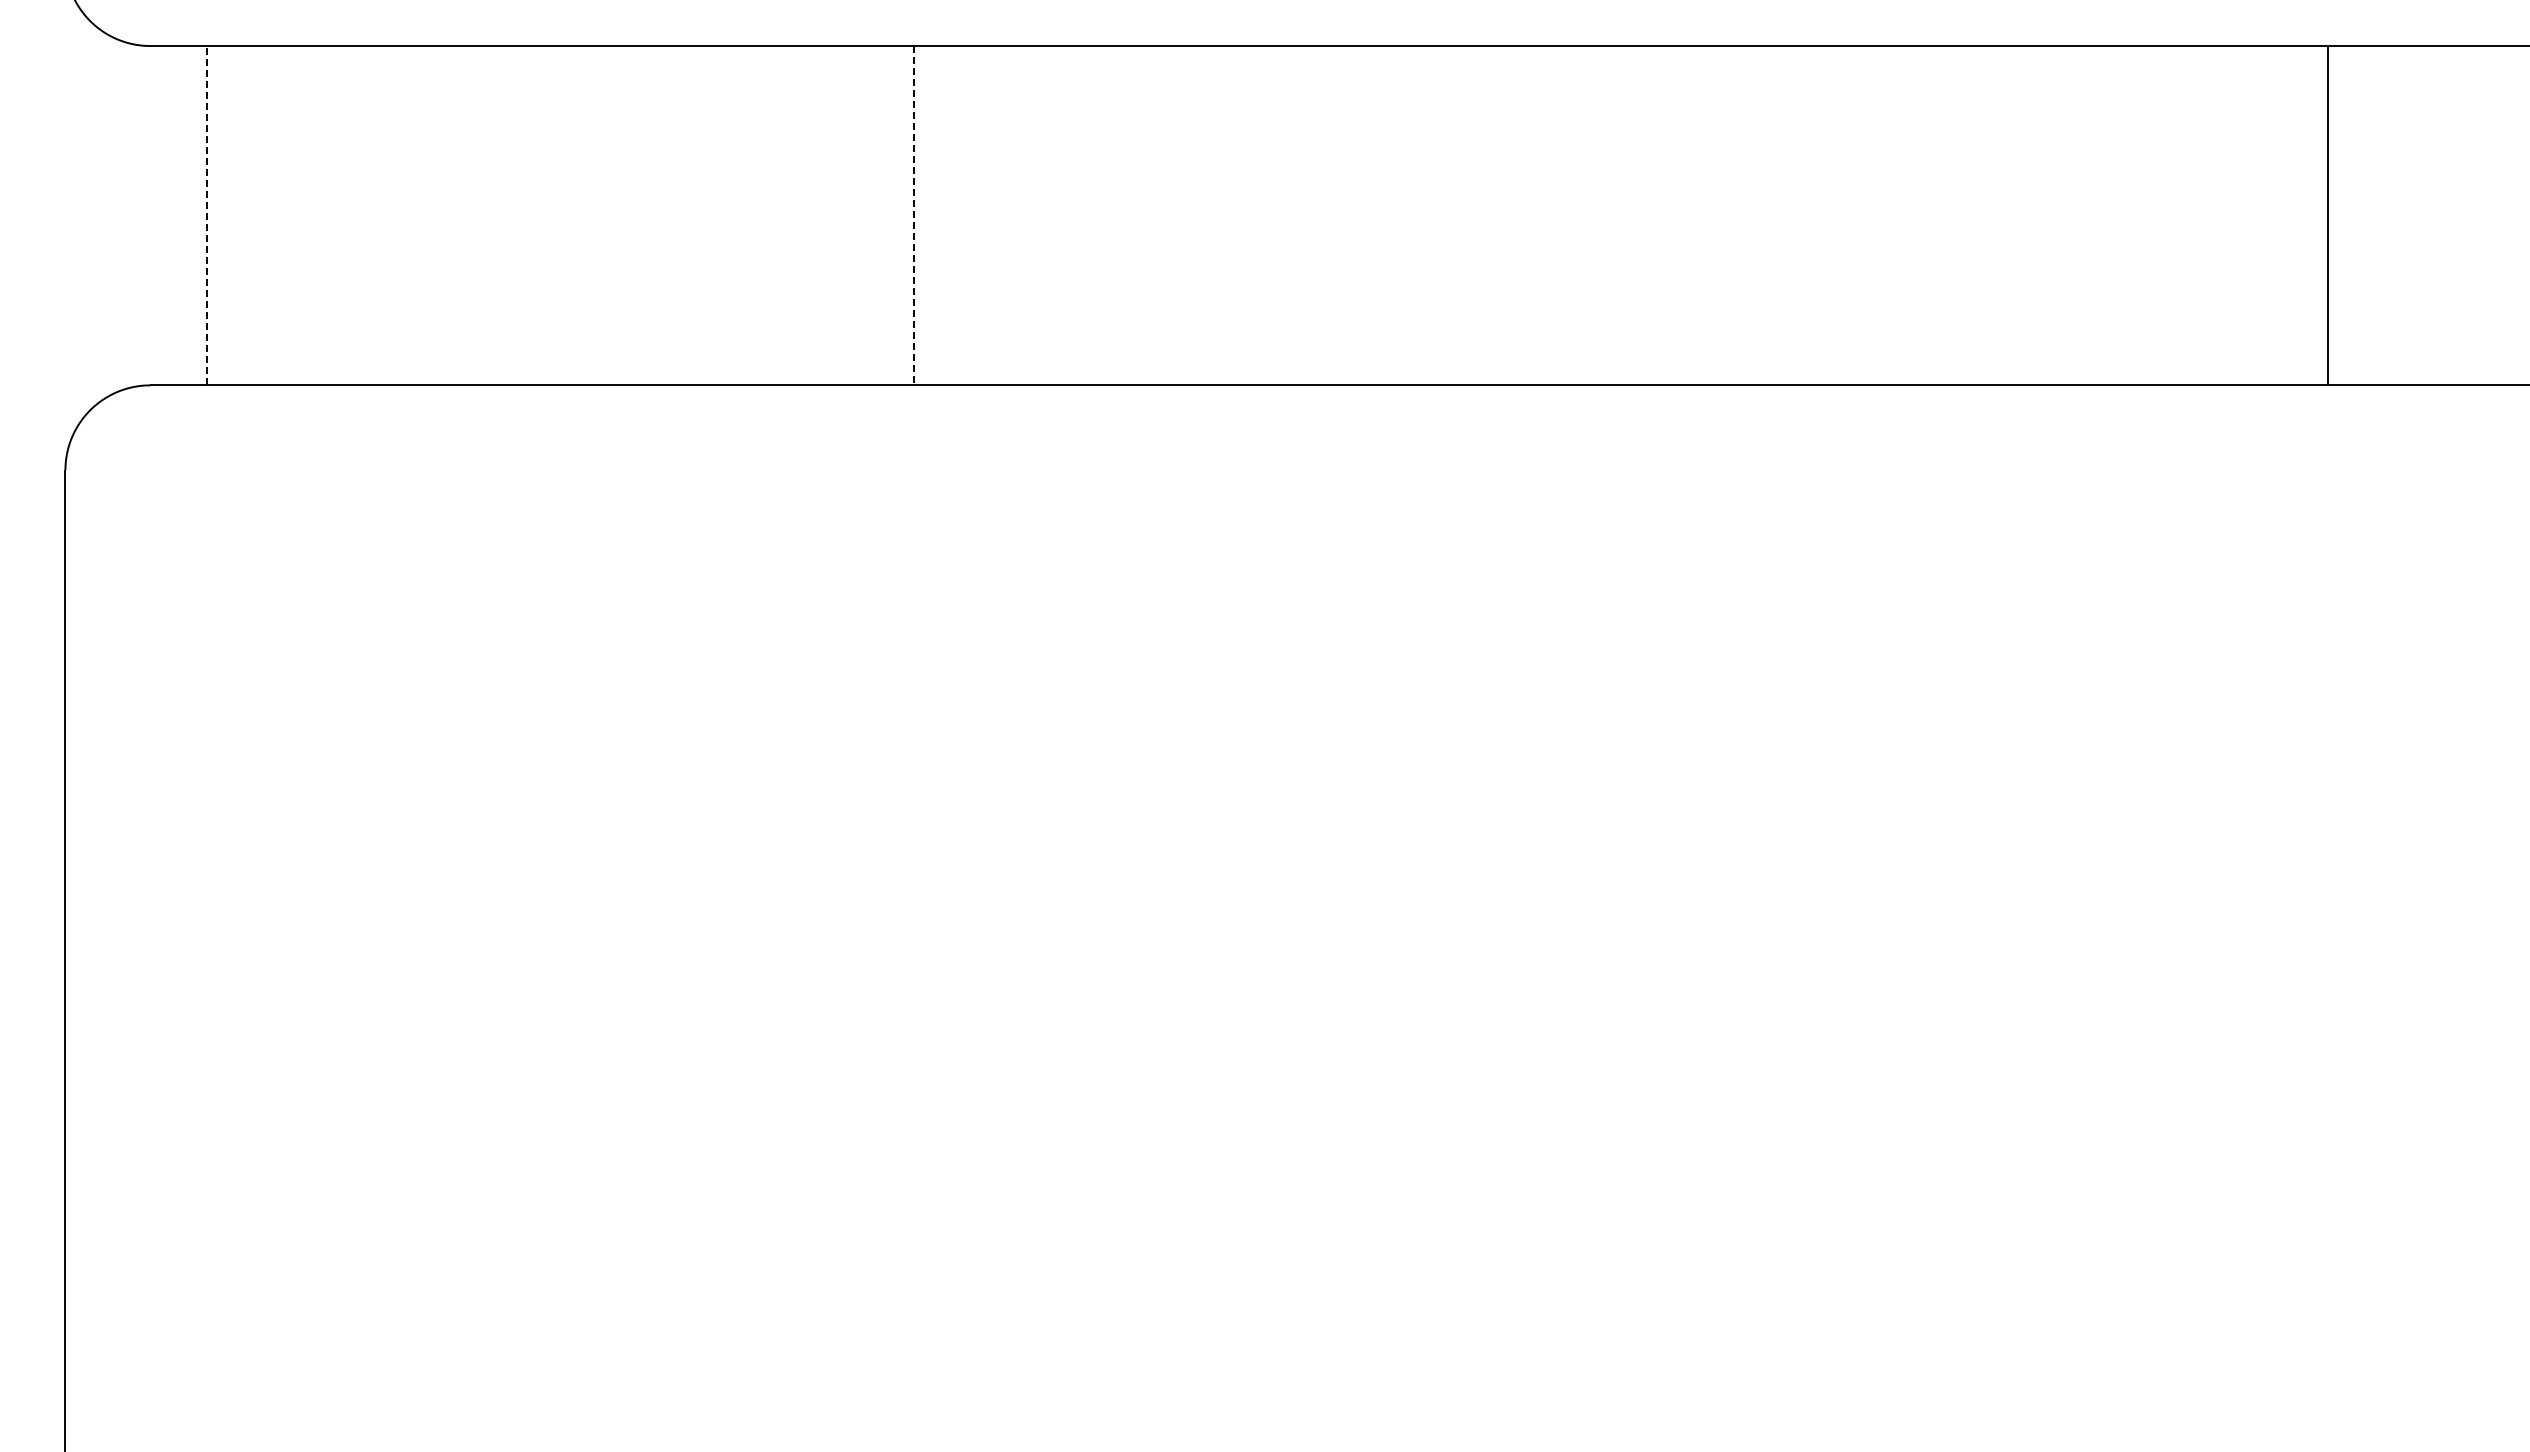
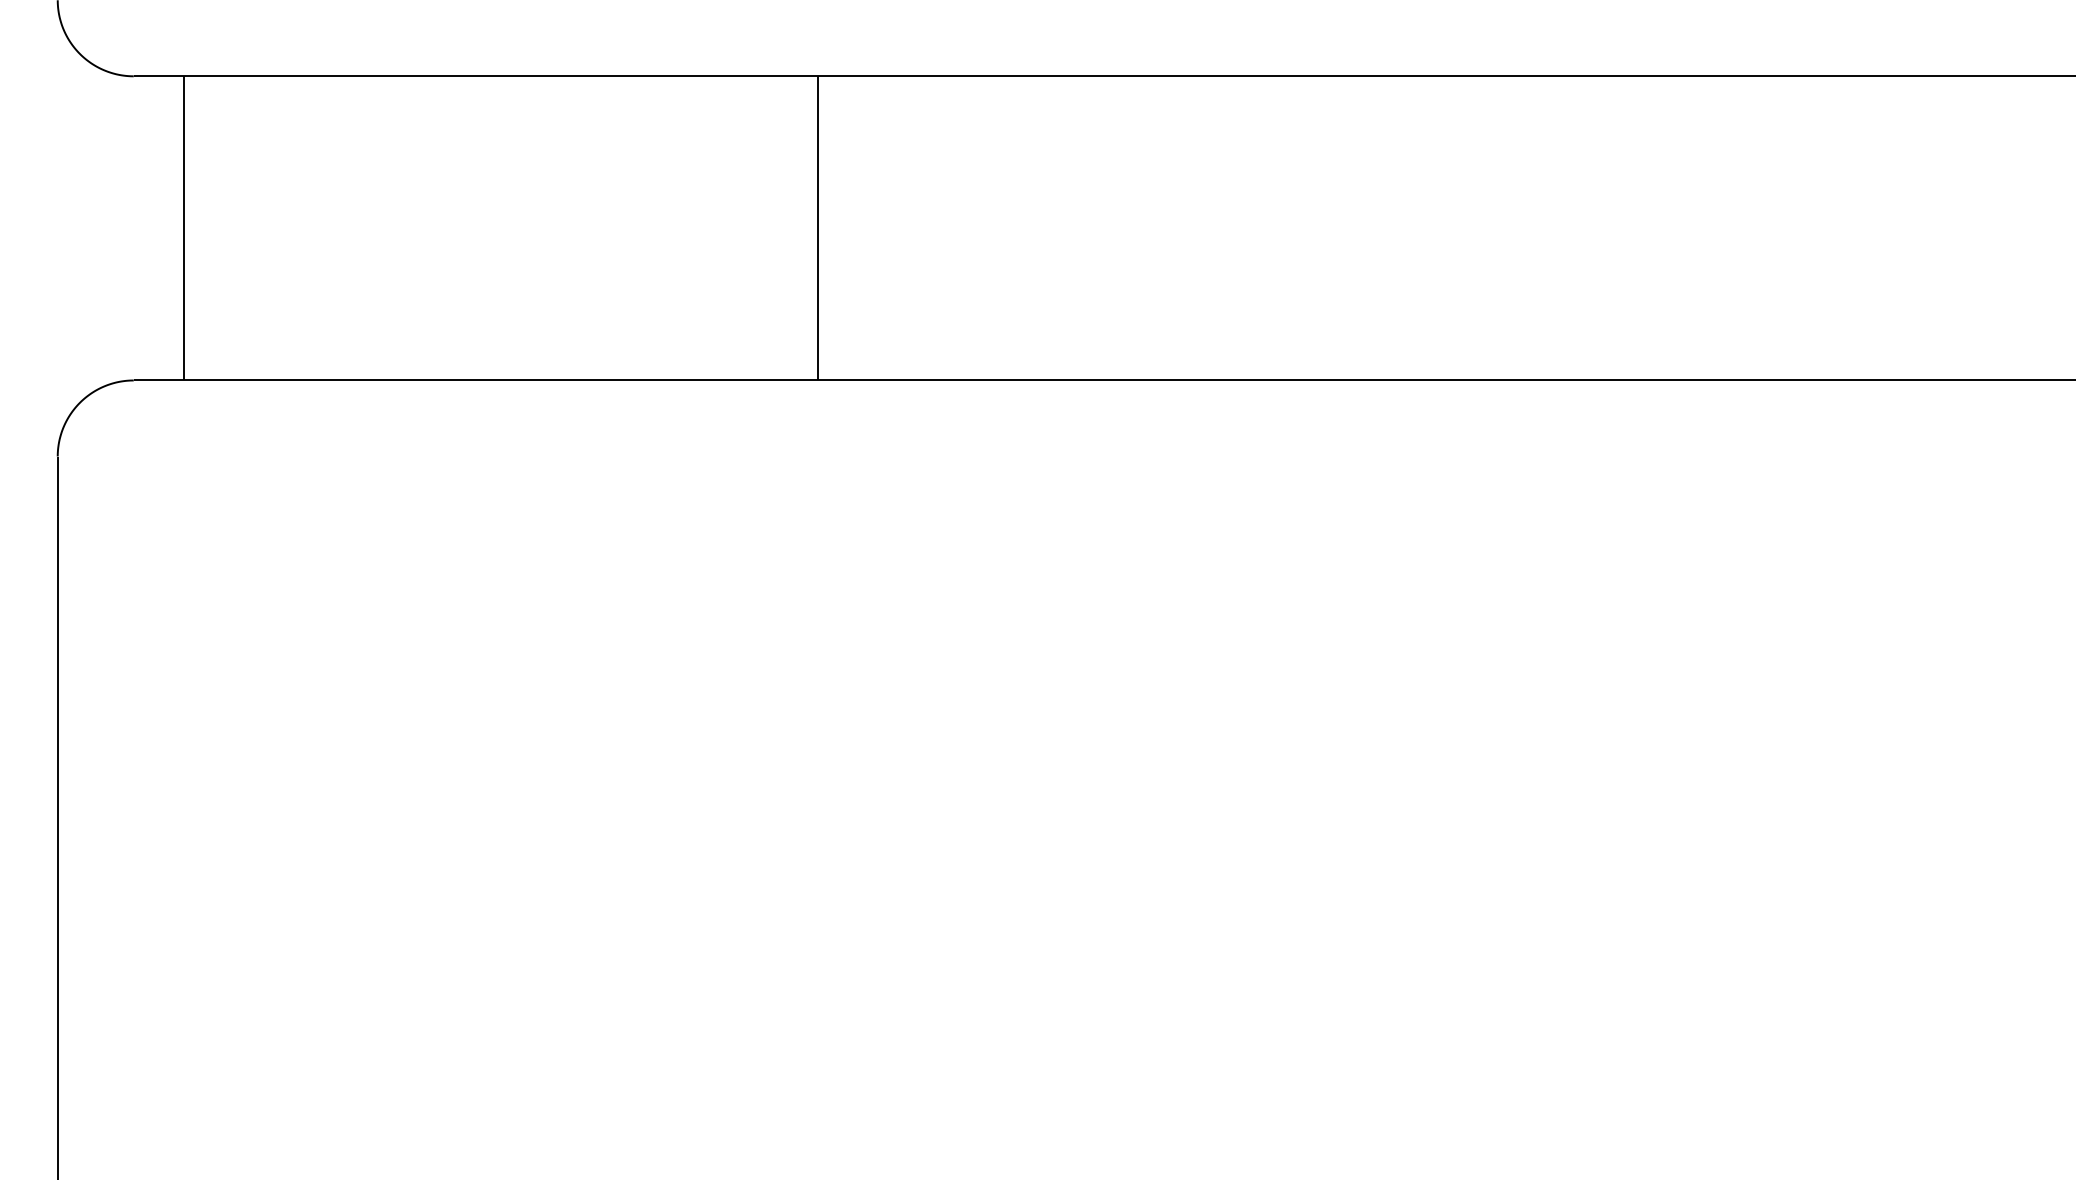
line: (206, 215) -> (184, 228), dashed -> solid
line: (913, 215) -> (817, 228), dashed -> solid

